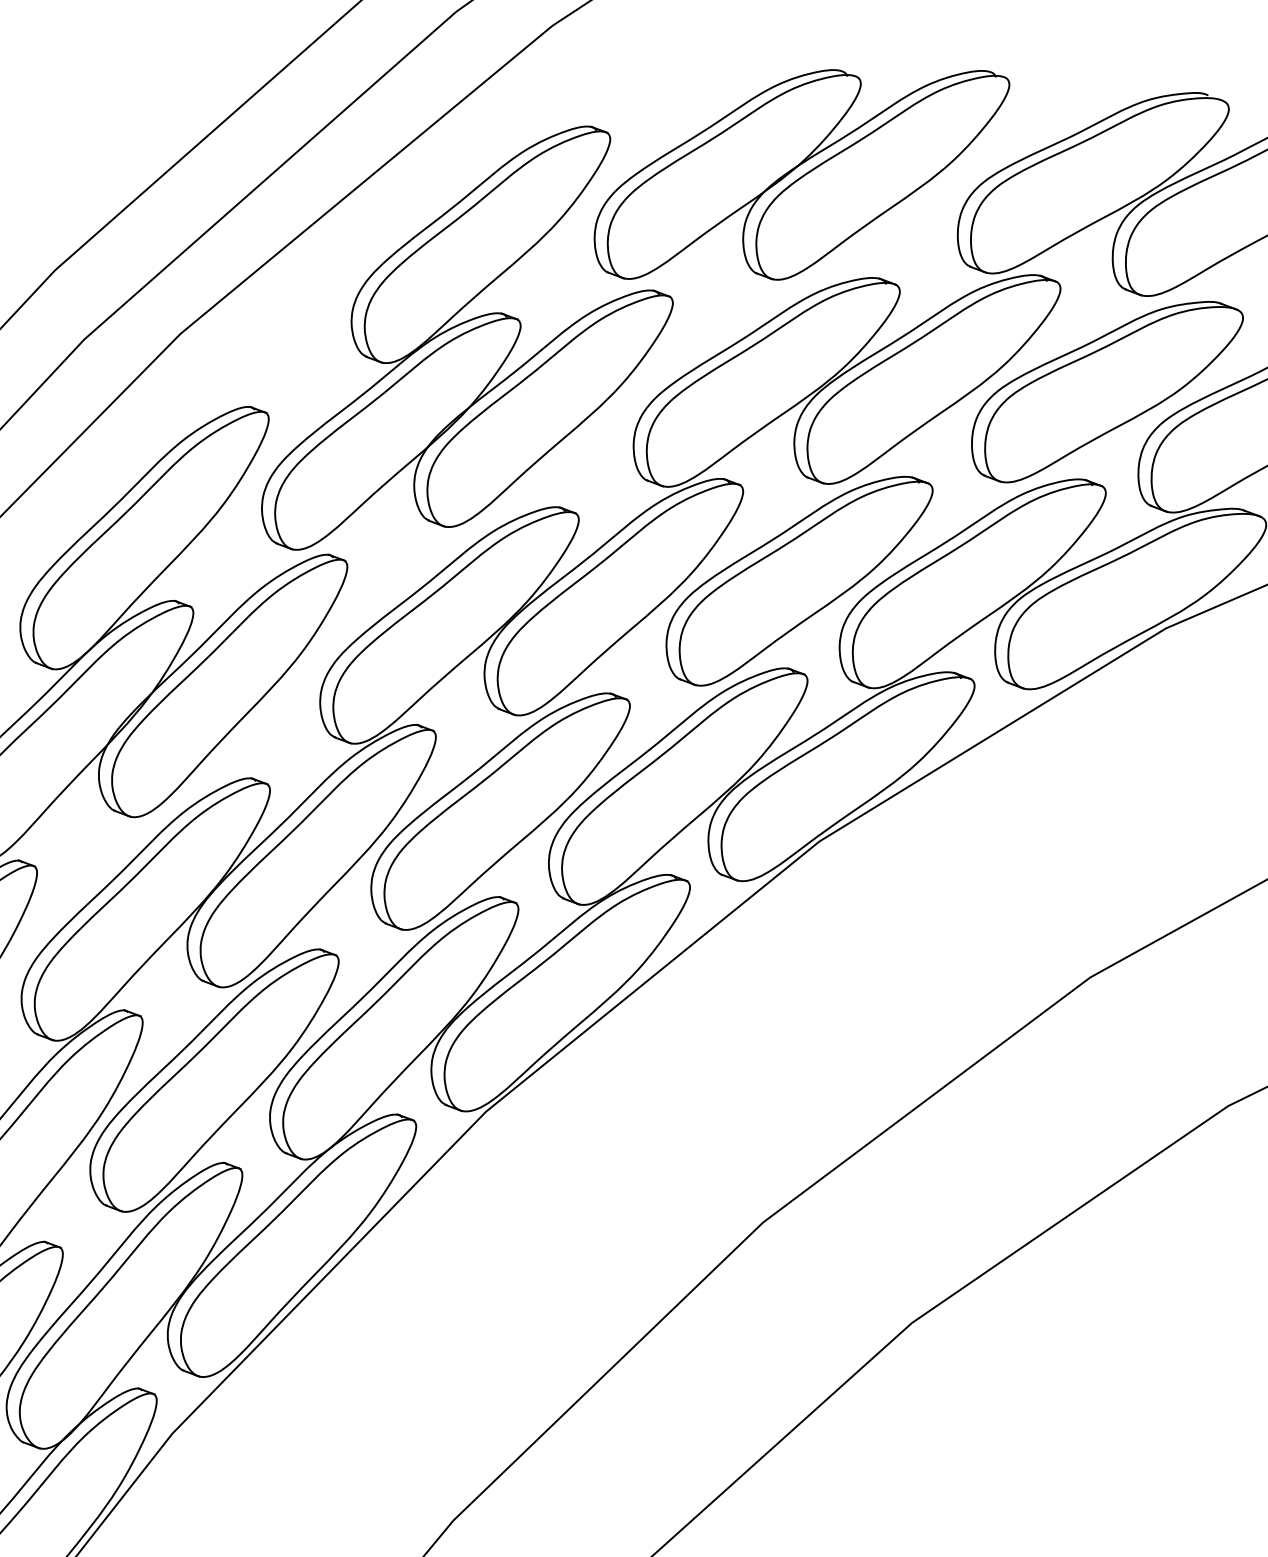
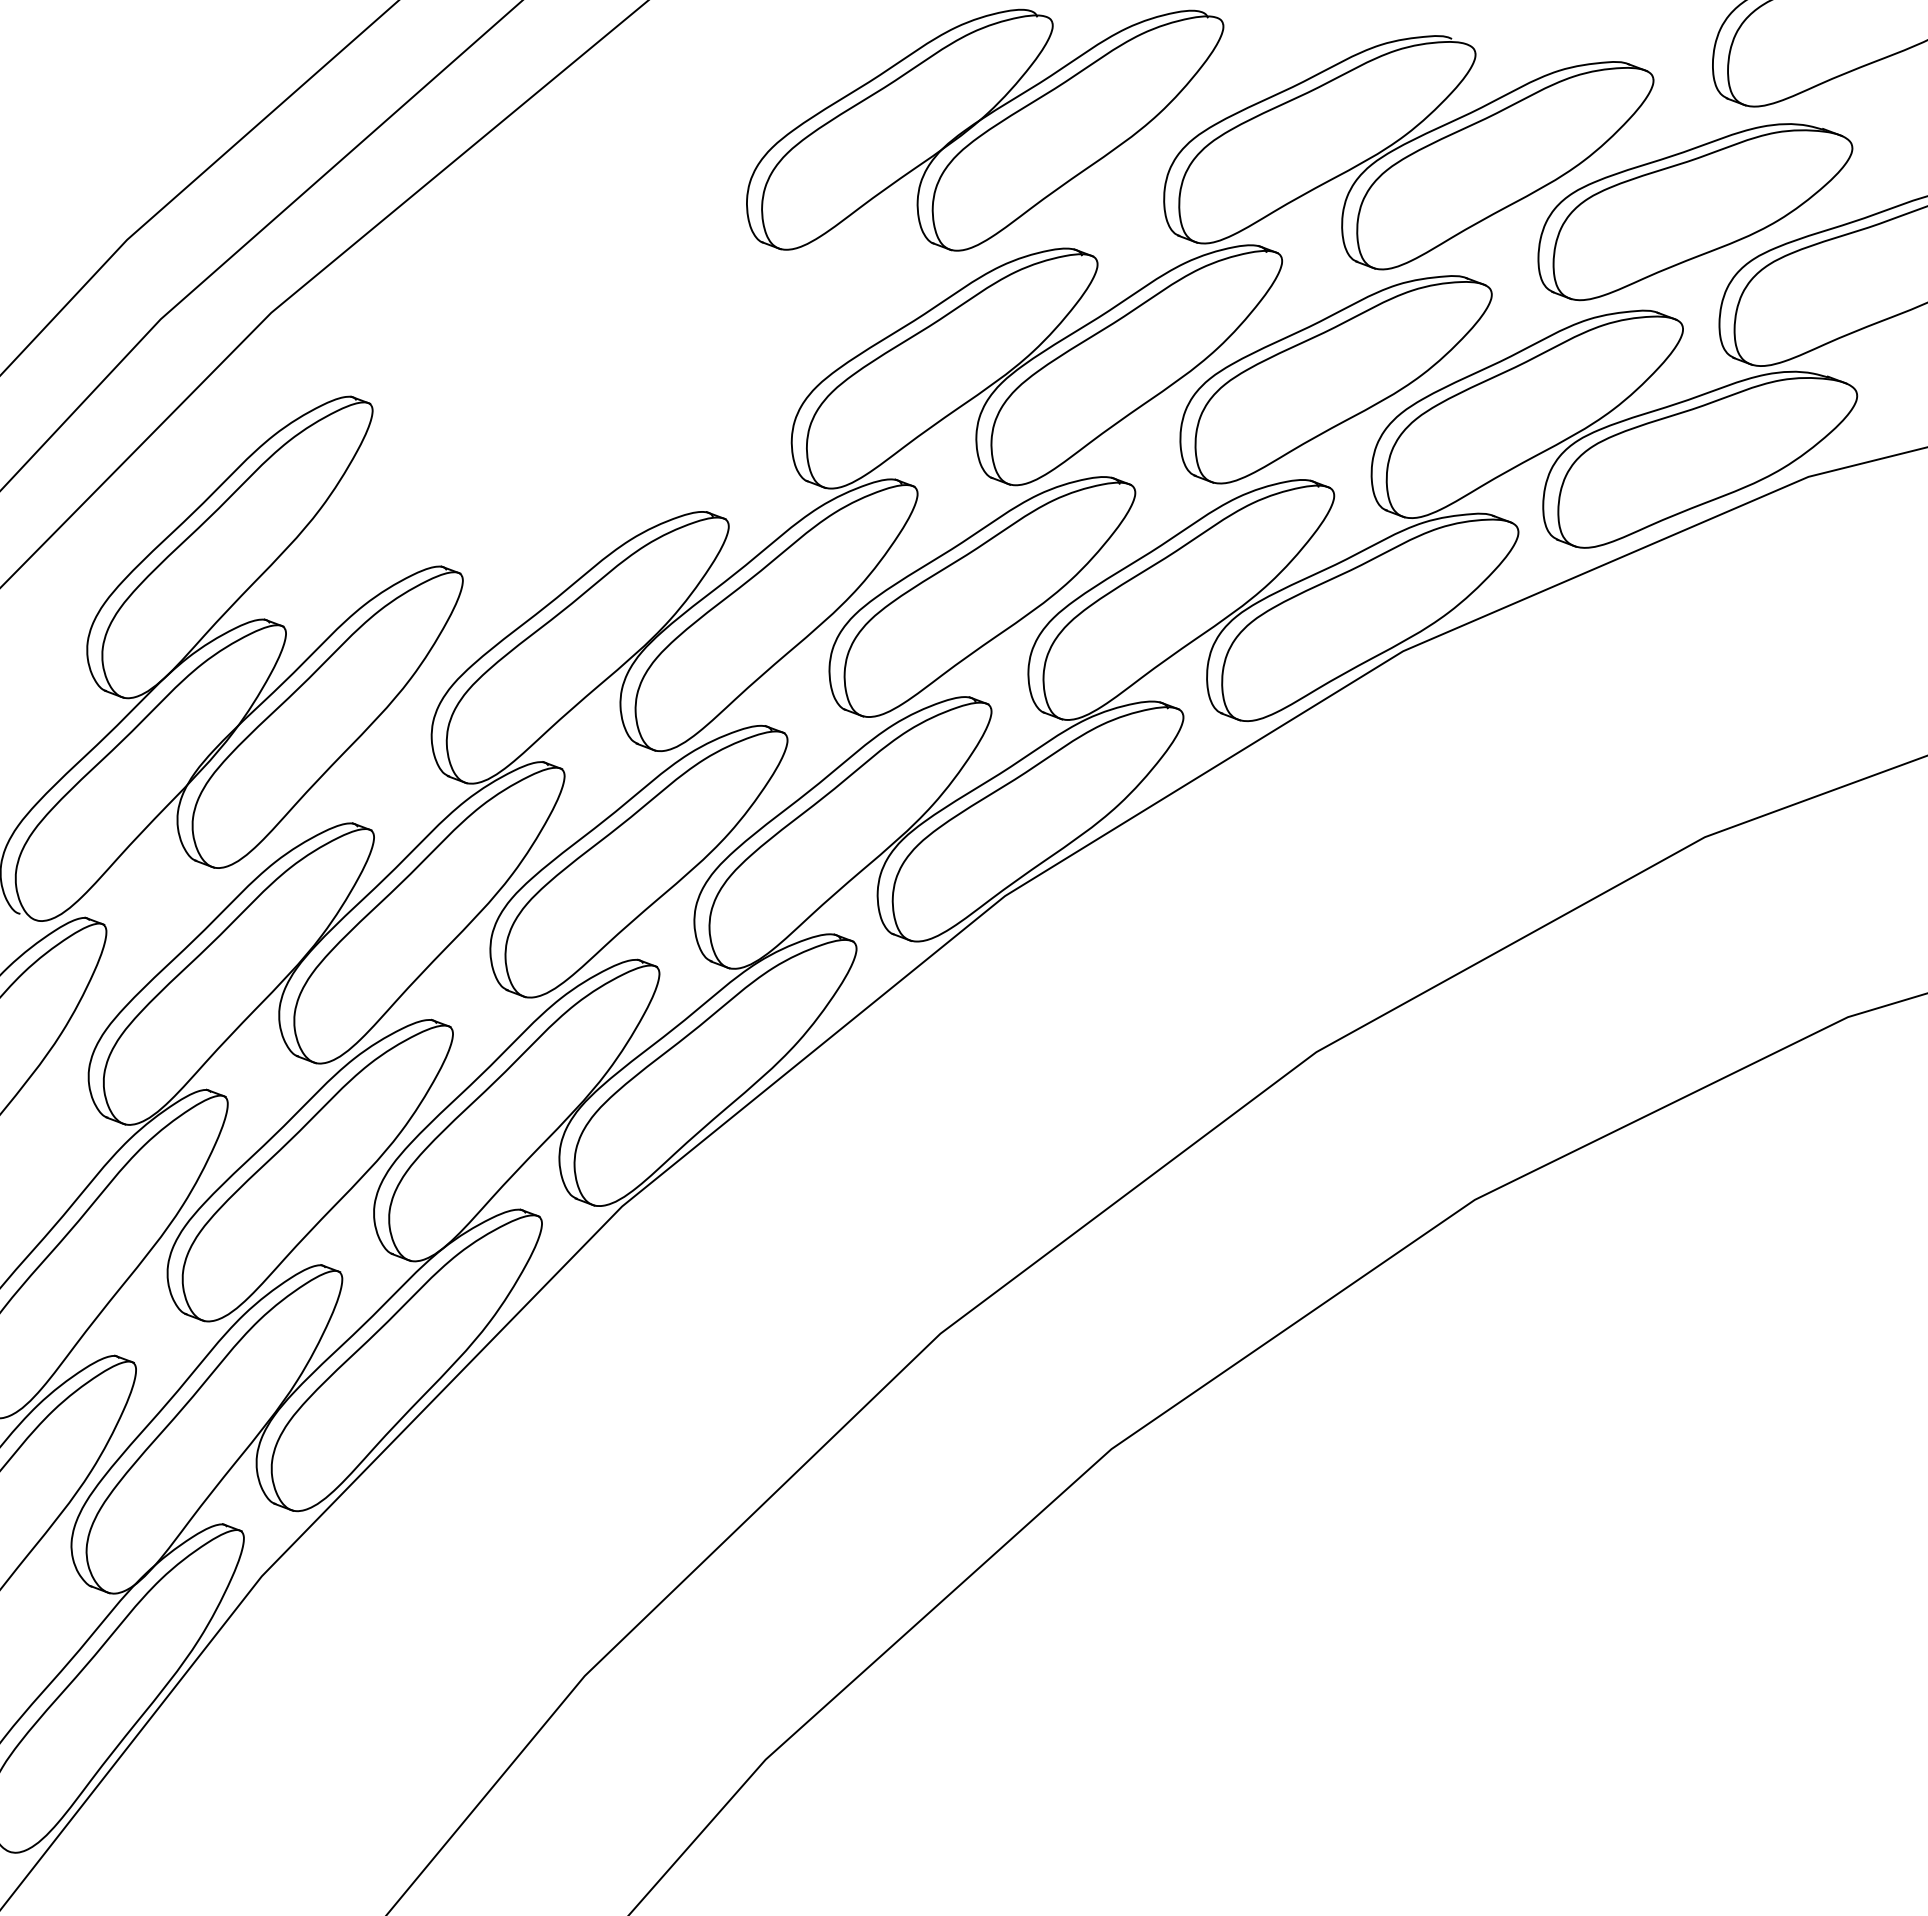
part: (467, 337) -> (600, 317), removed

